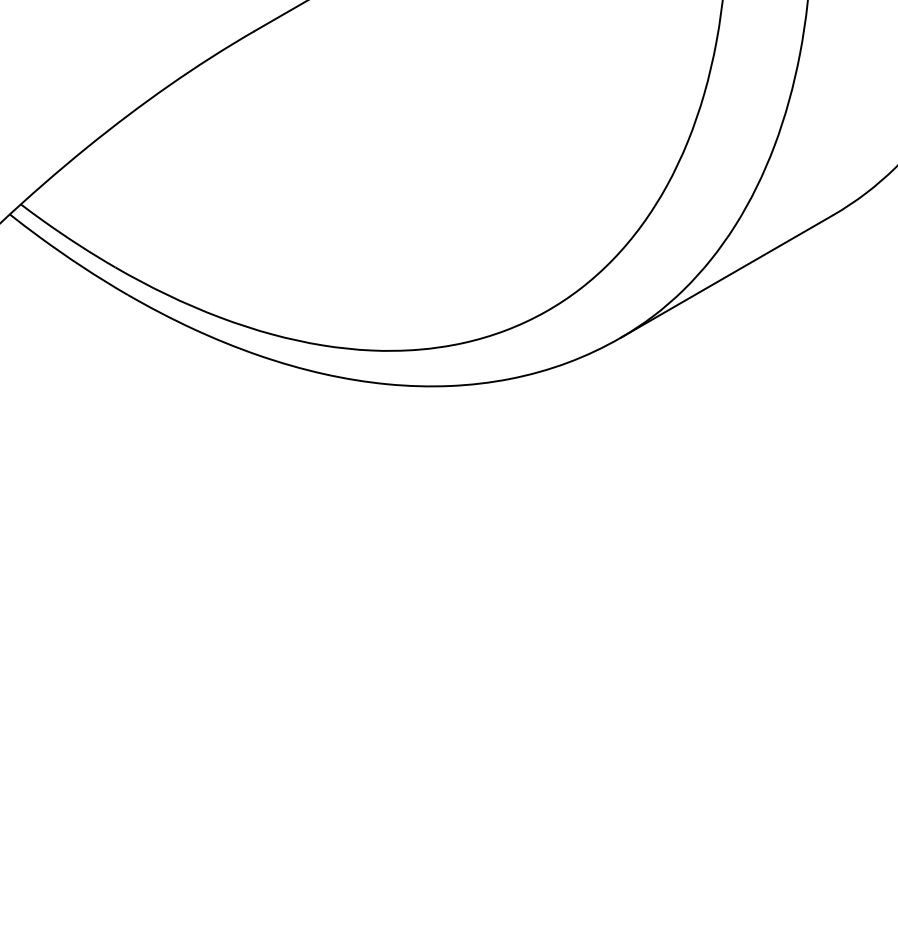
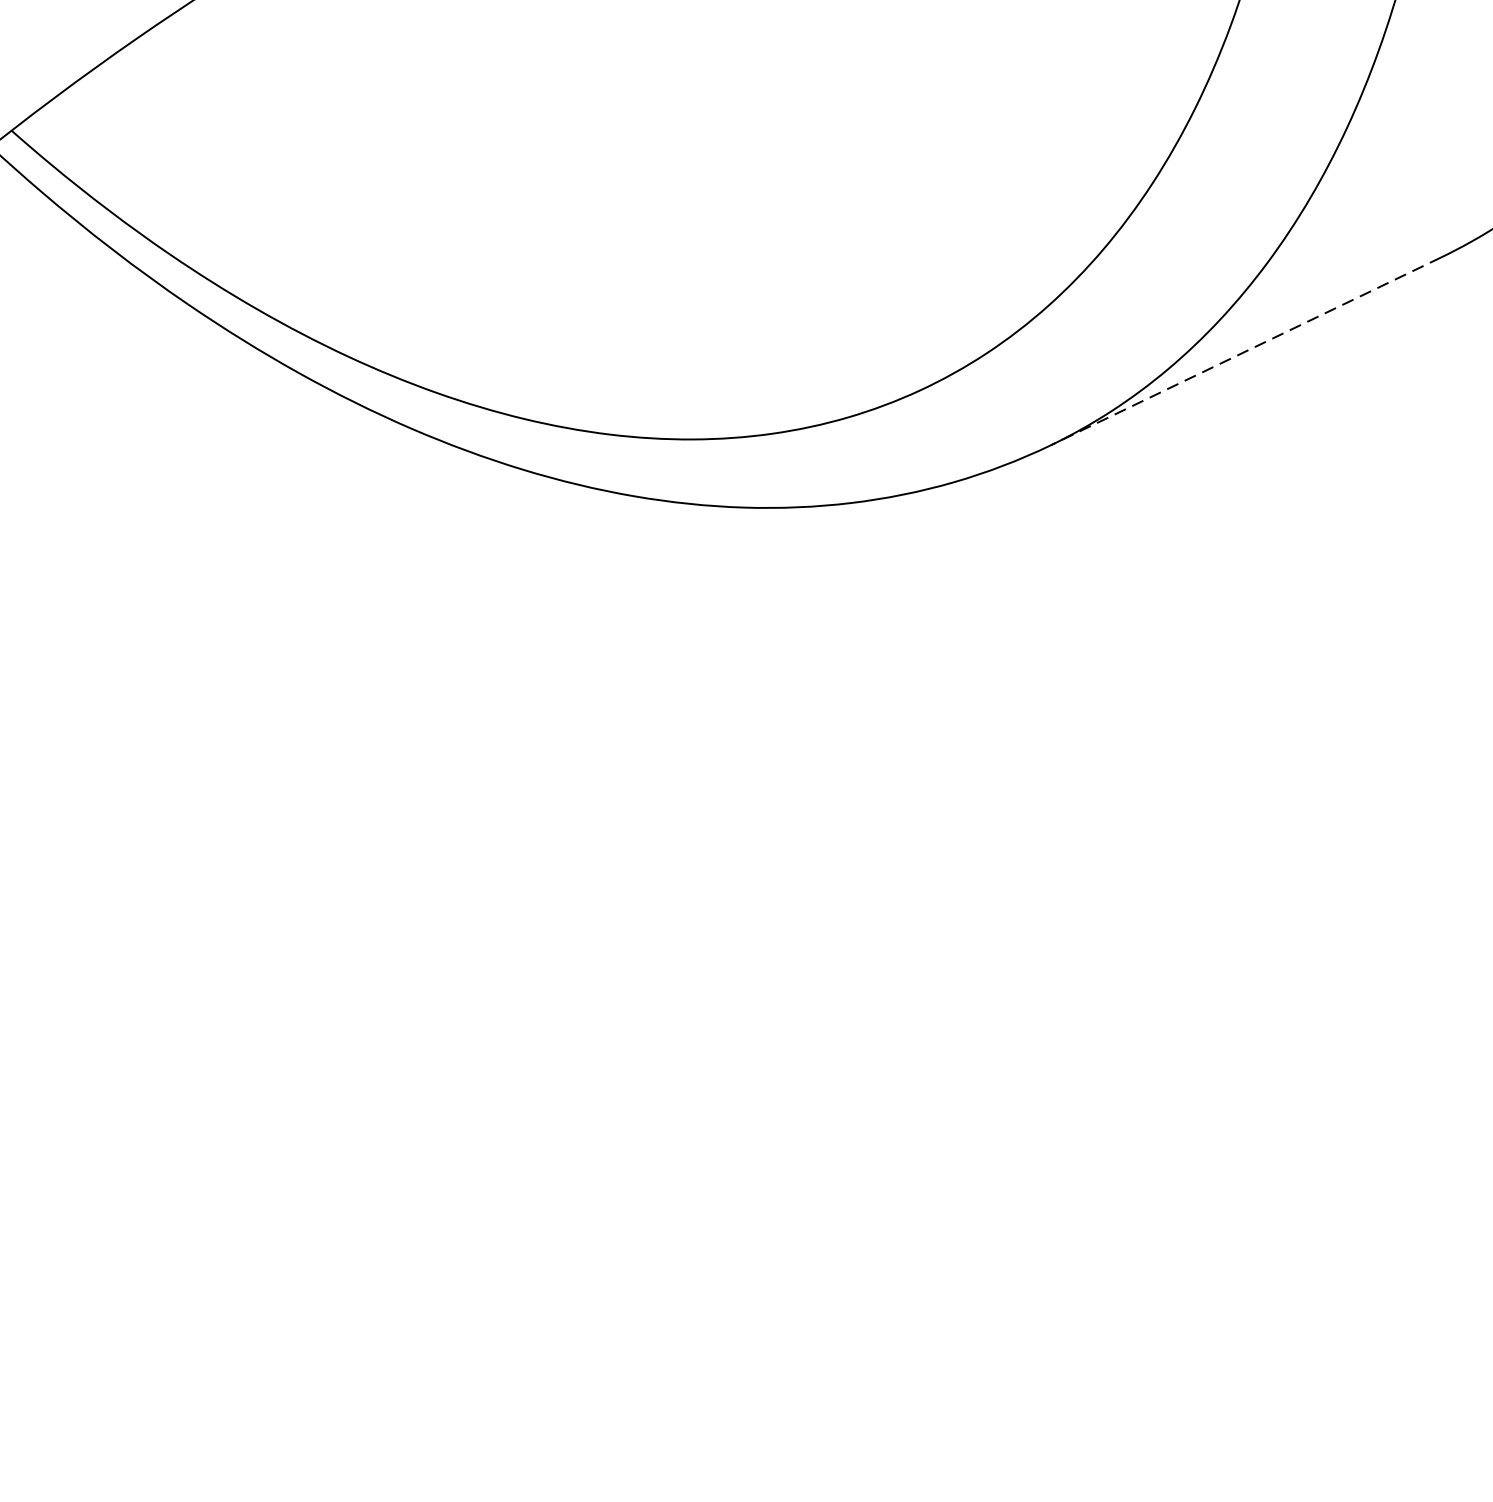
line: (726, 276) -> (1245, 351), solid -> dashed

